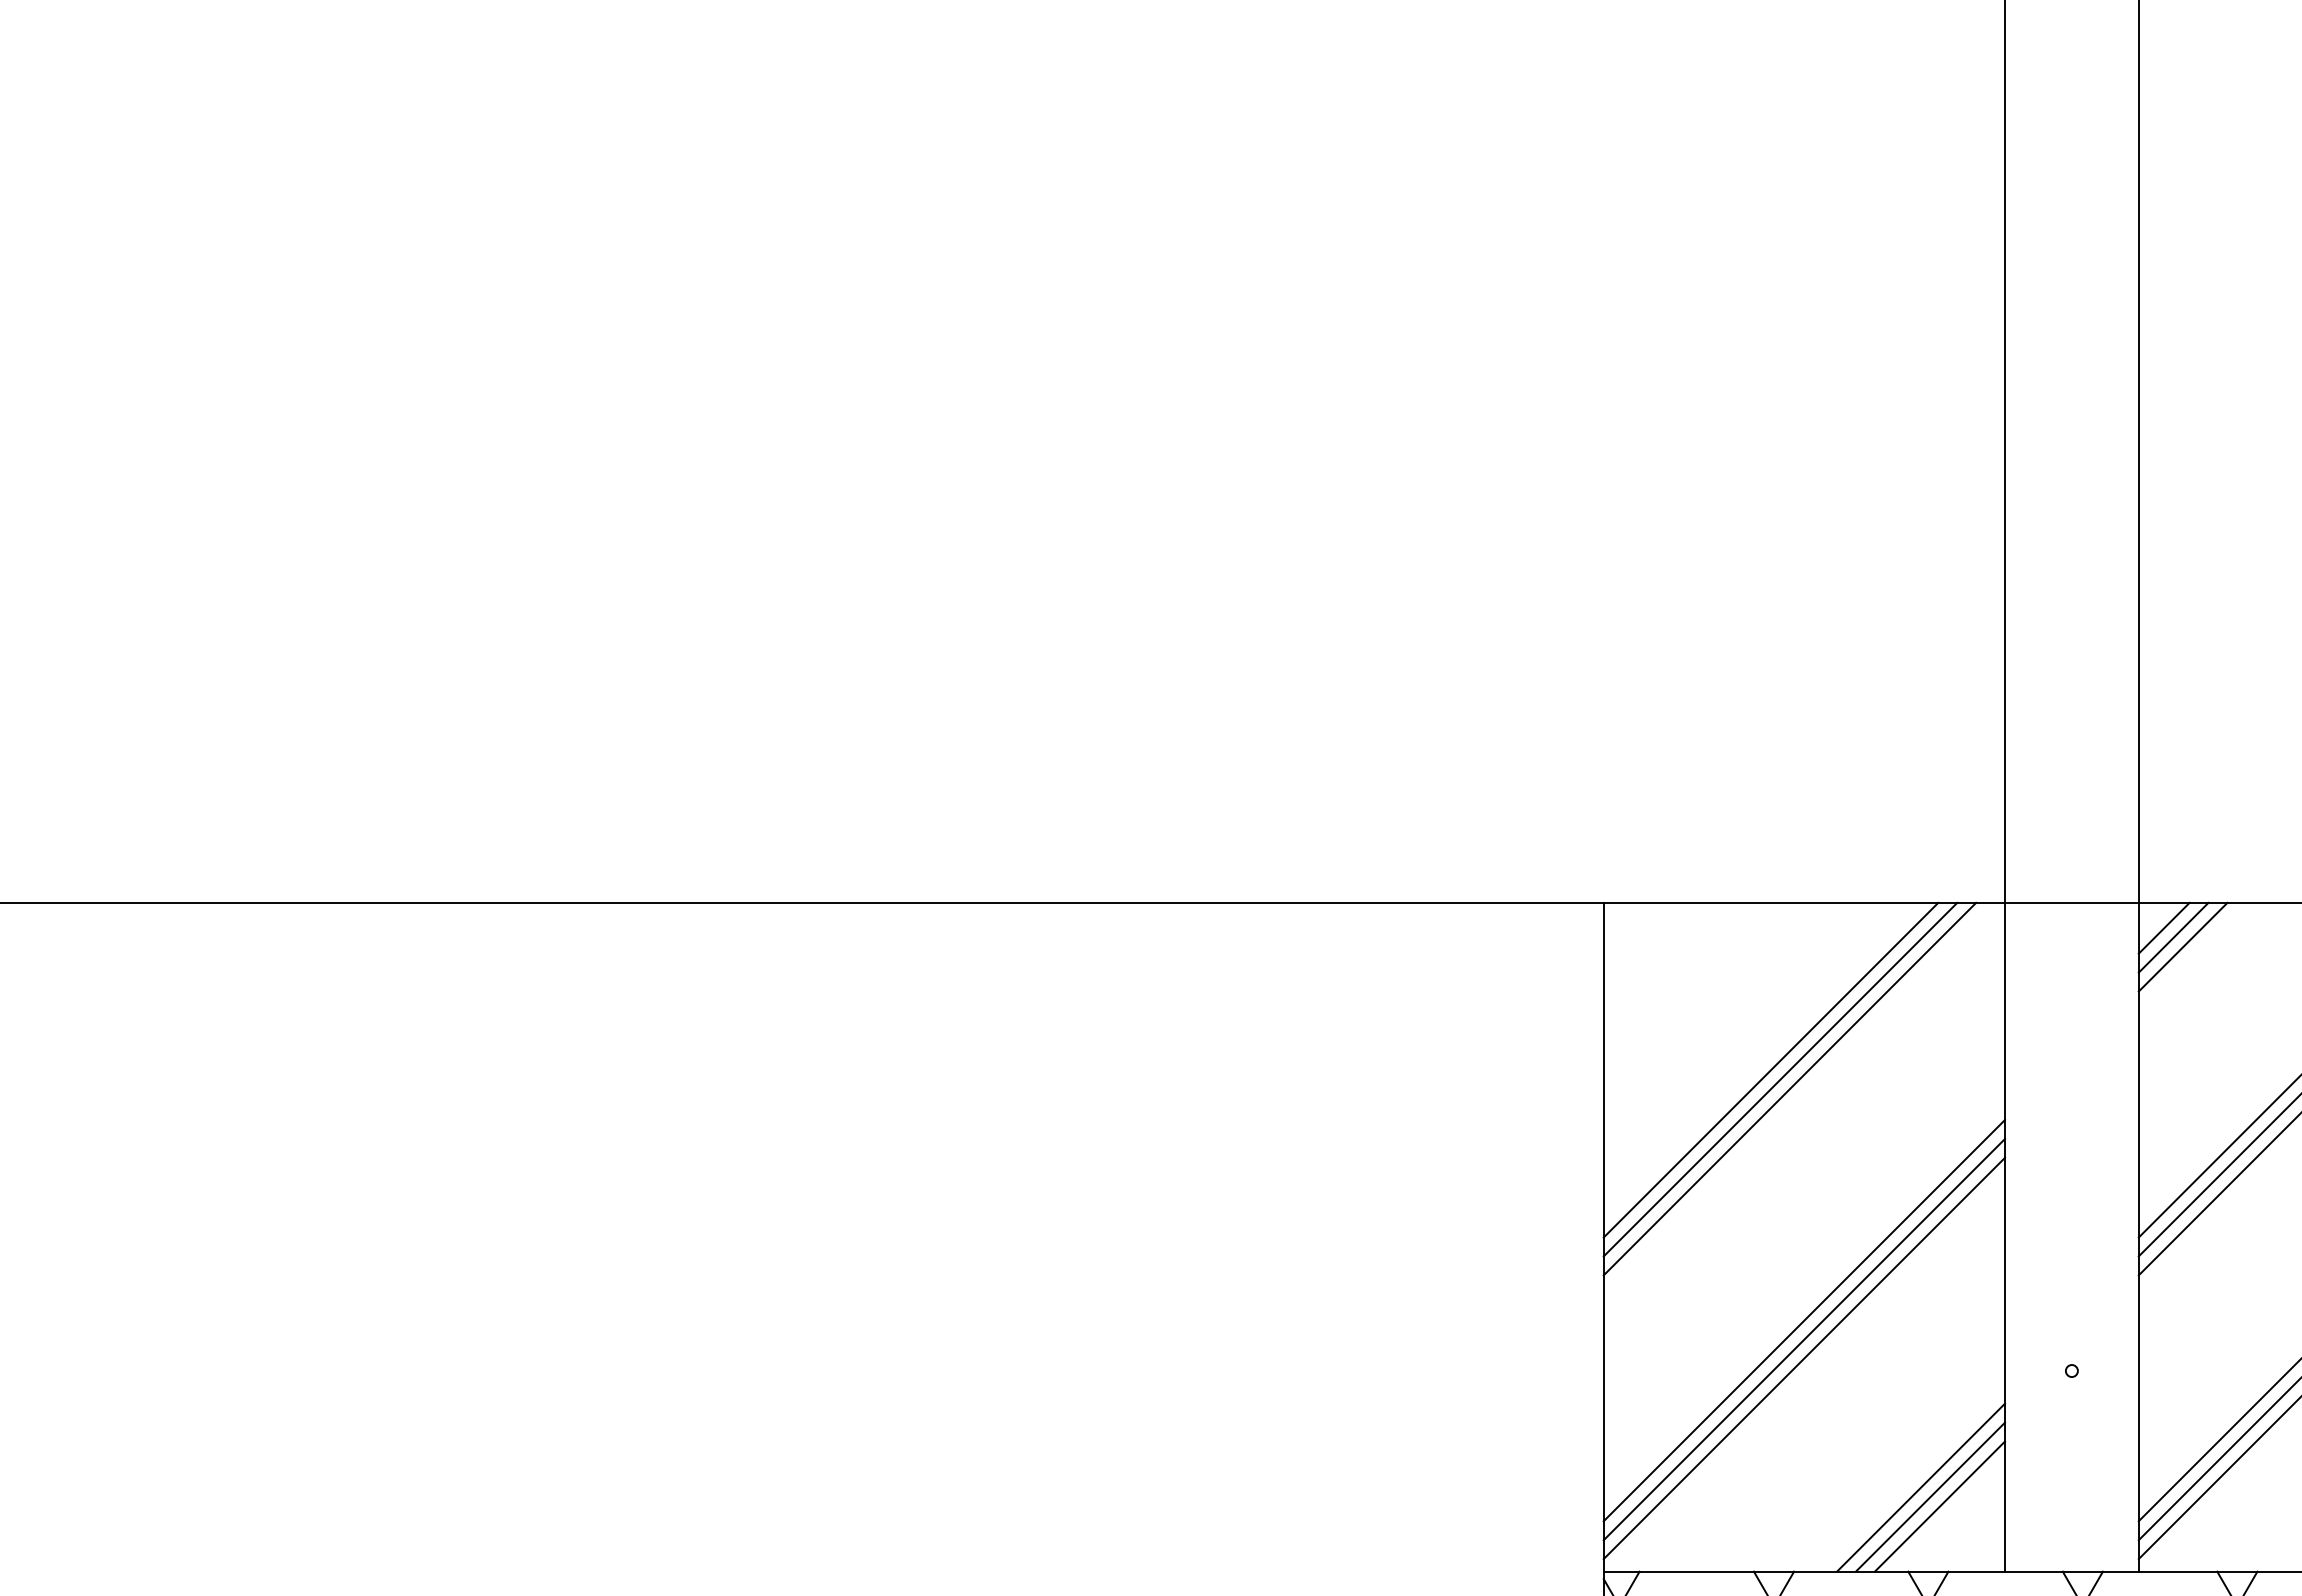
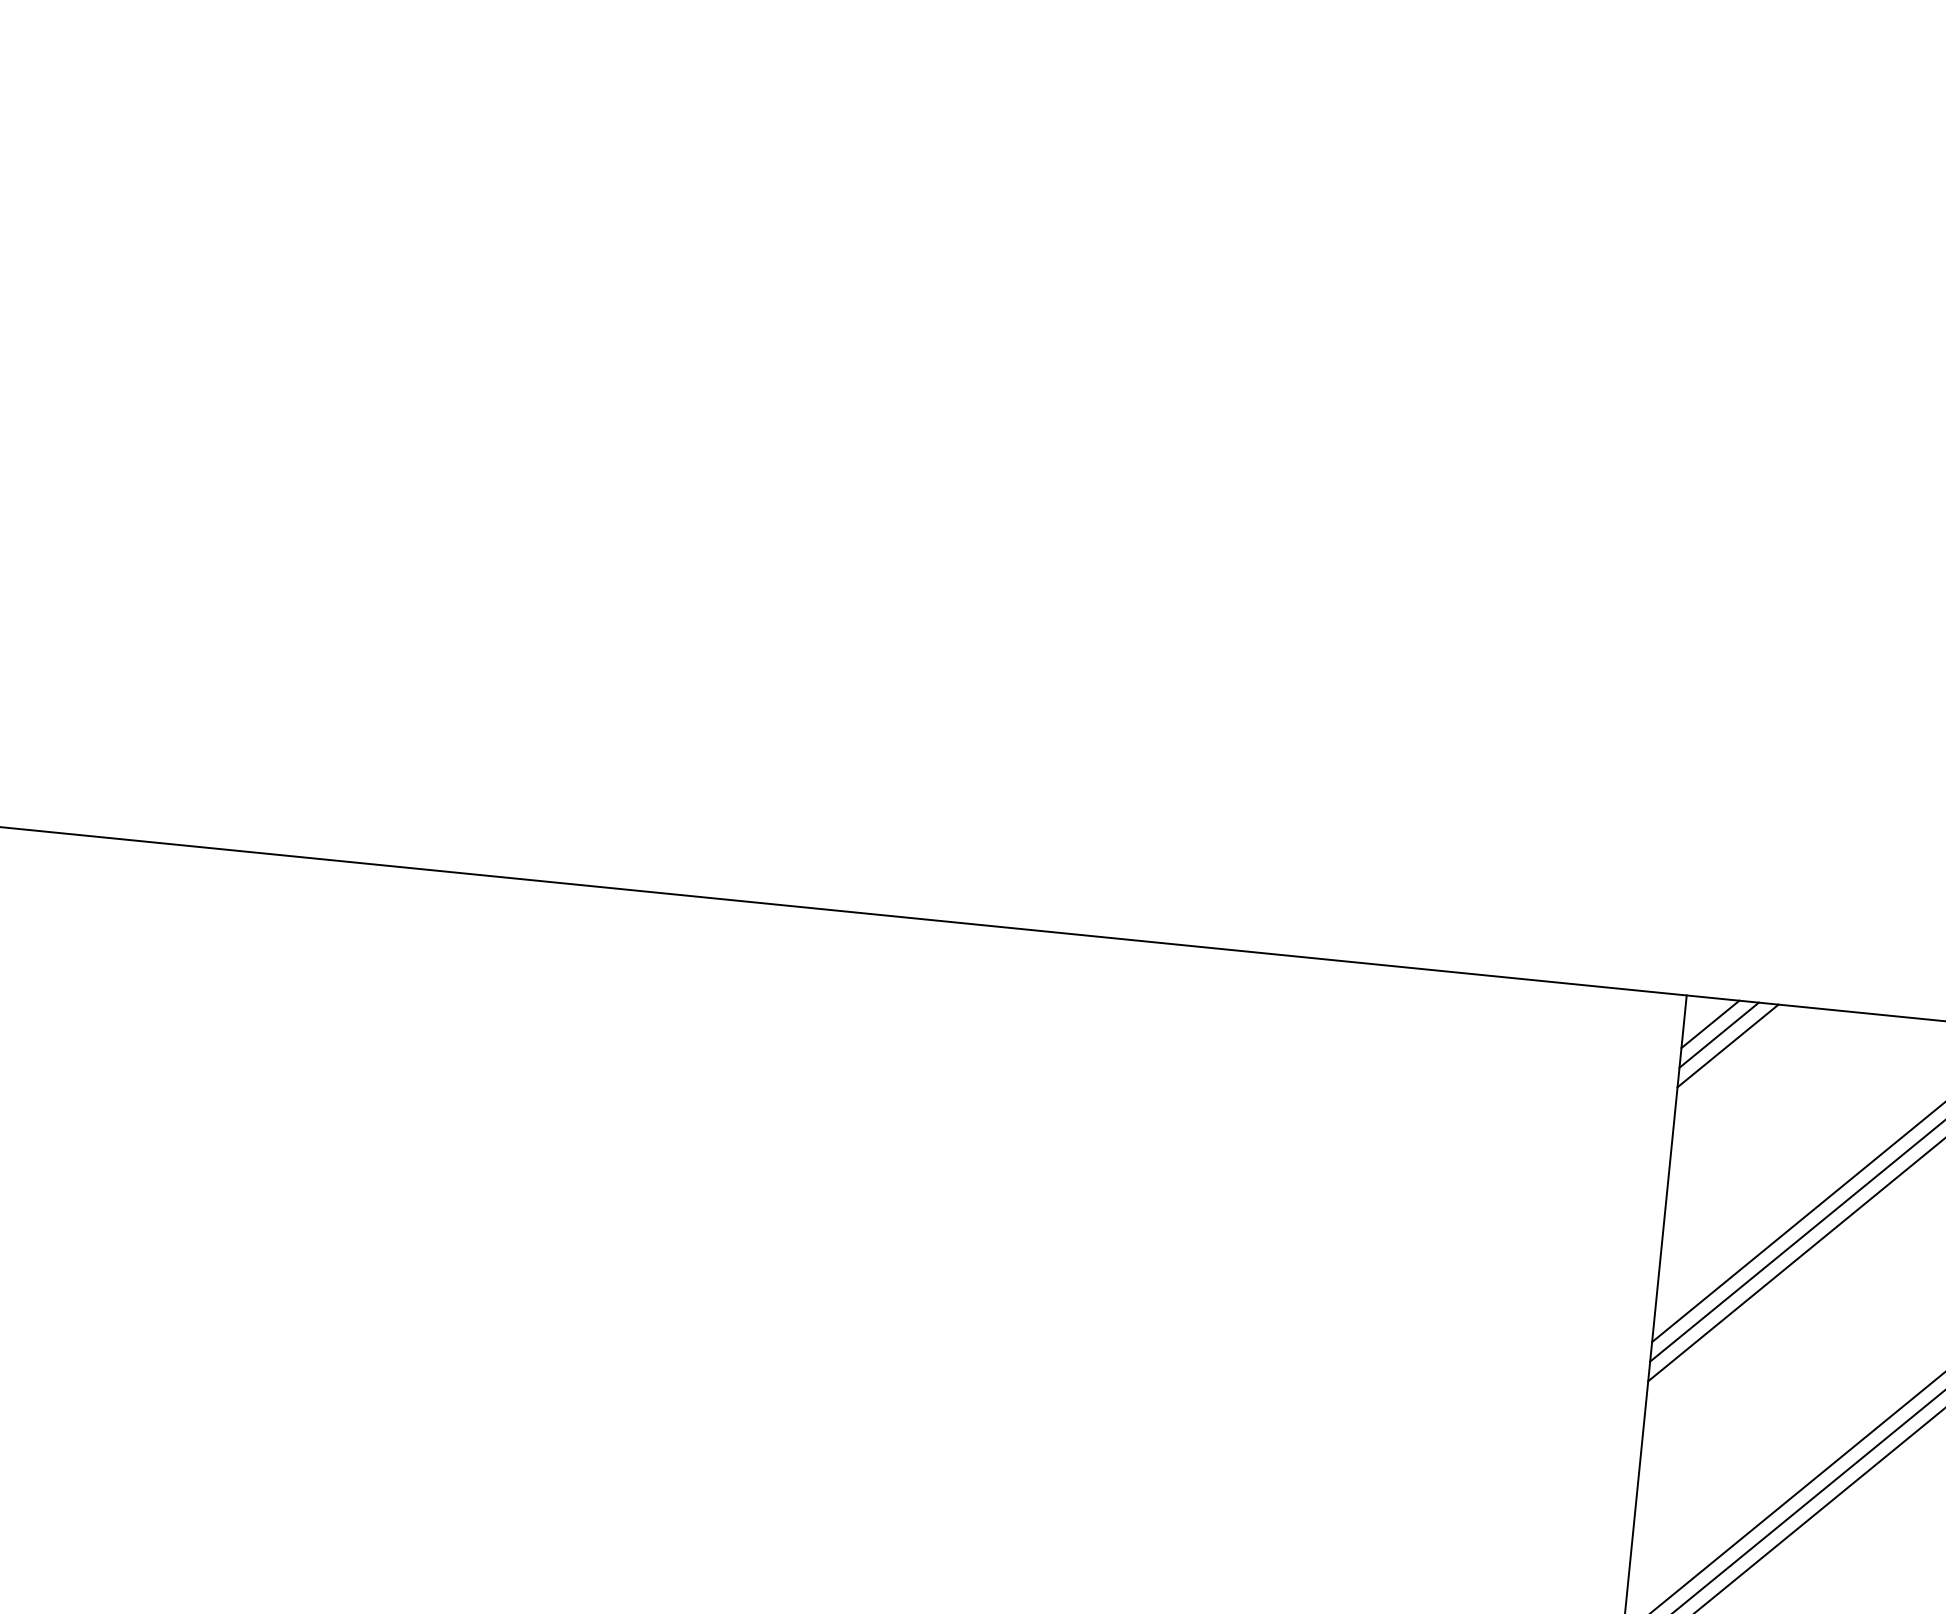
line: (1628, 927) -> (1709, 1023), added
line: (1638, 937) -> (1719, 1034), added
line: (1647, 946) -> (1727, 1045), added

